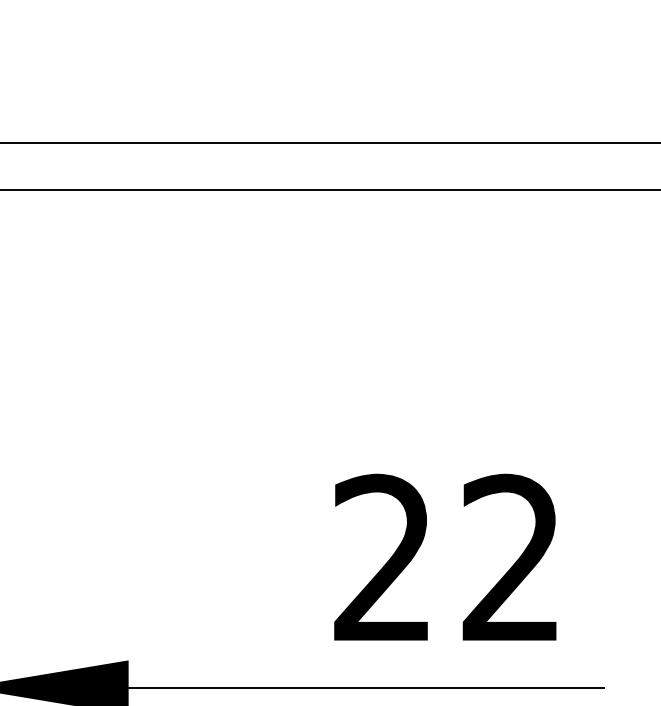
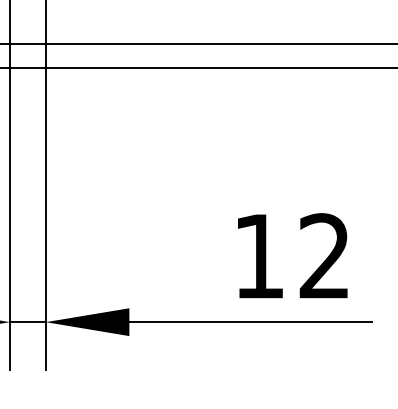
text: (381, 556) -> (258, 255), 22 -> 12

